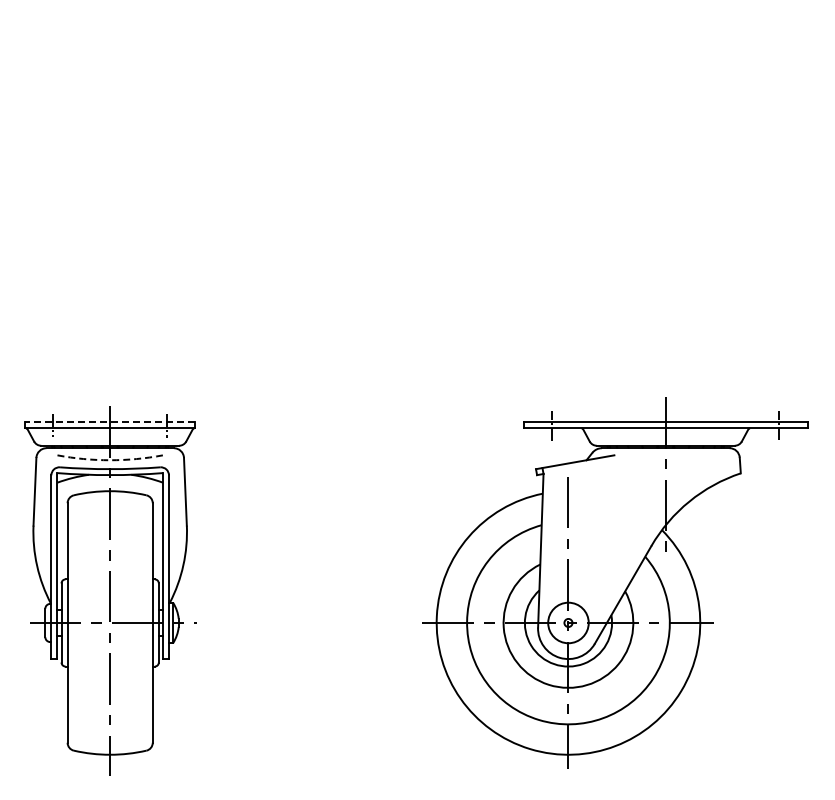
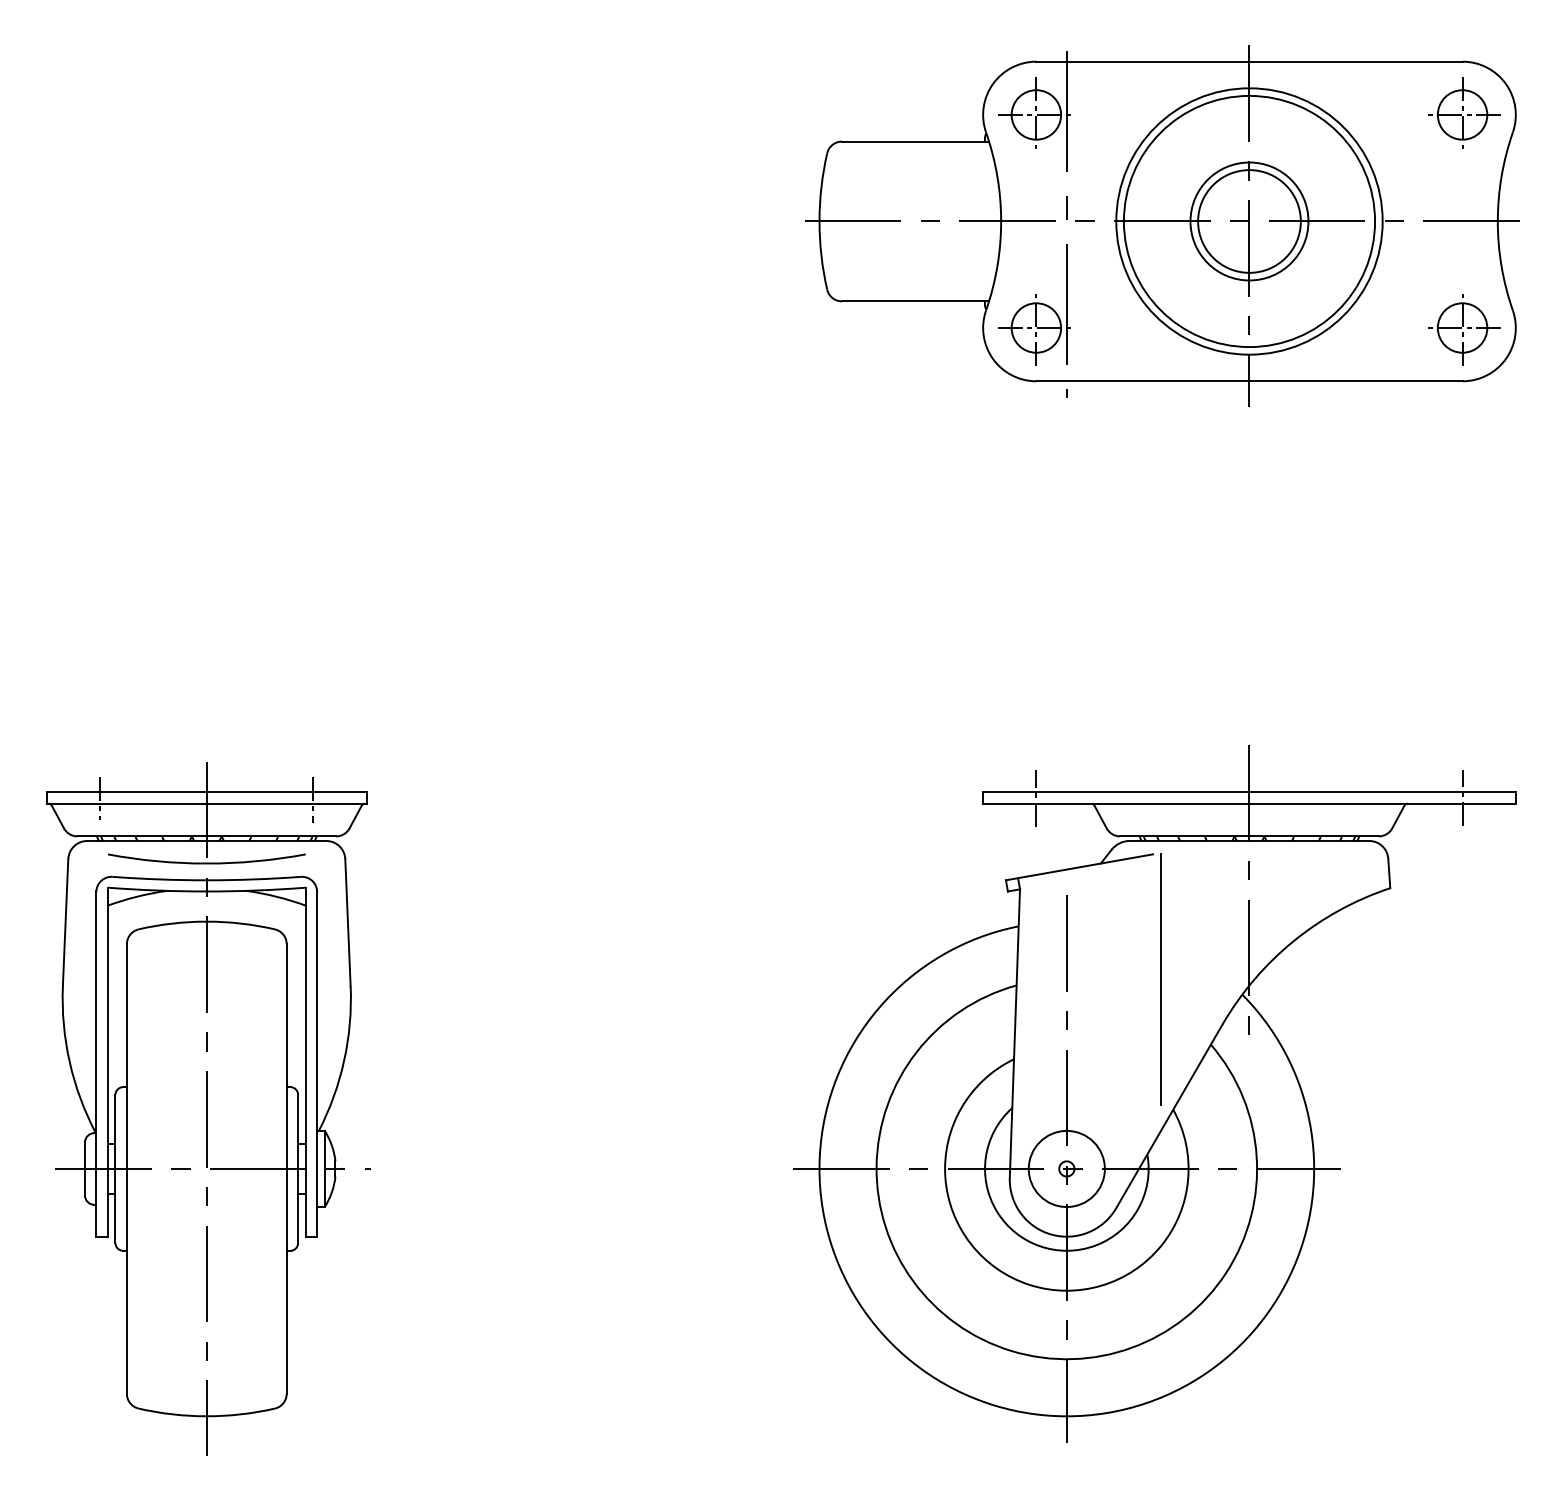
part: (619, 120) -> (1162, 225), added
line: (109, 422) -> (205, 792), dashed -> solid
arc: (110, 460) -> (207, 864), dashed -> solid
line: (618, 521) -> (1160, 978), added

